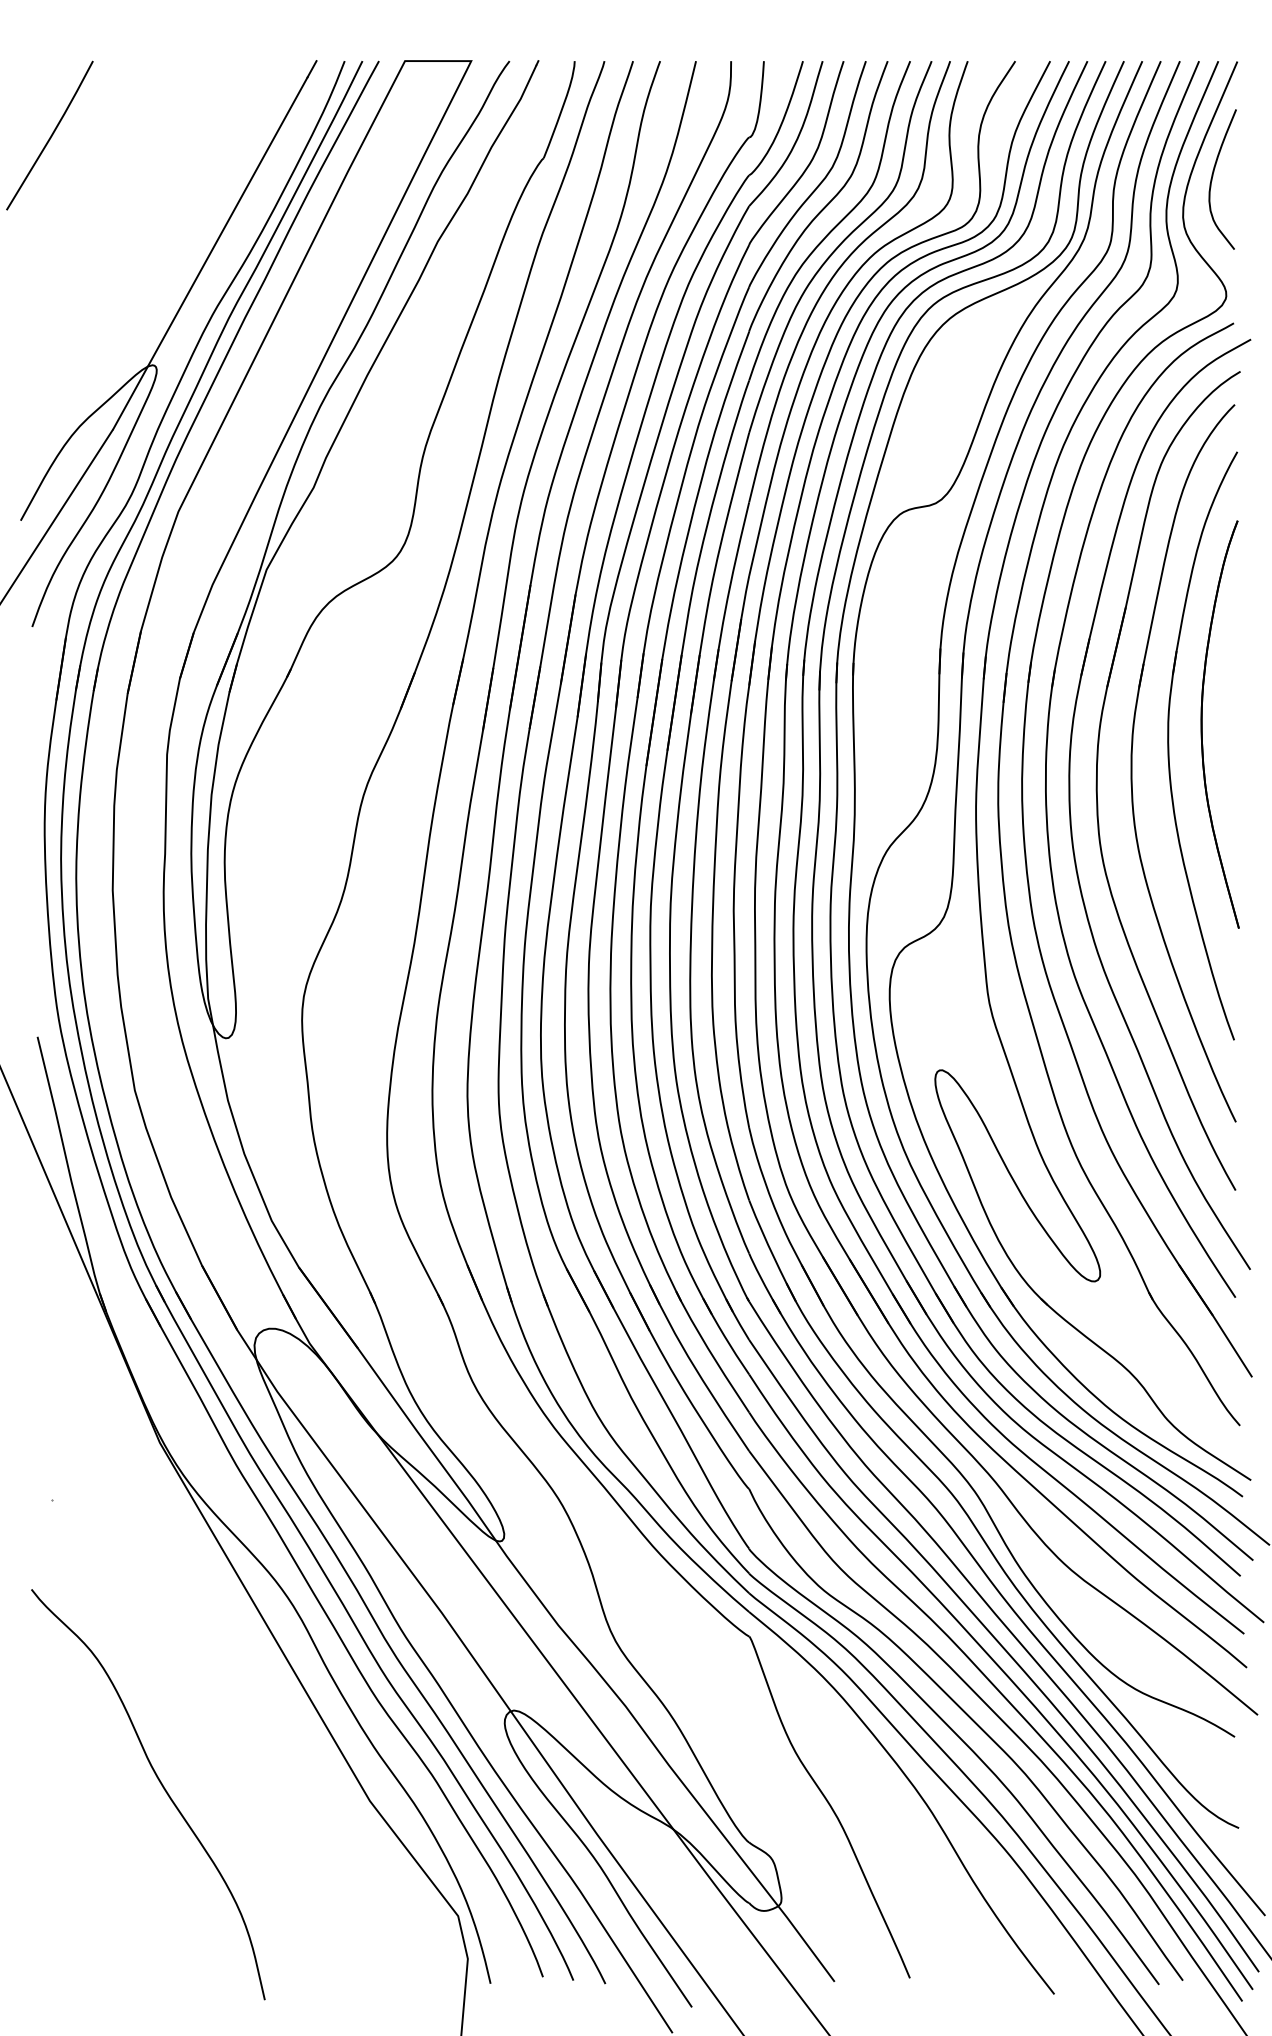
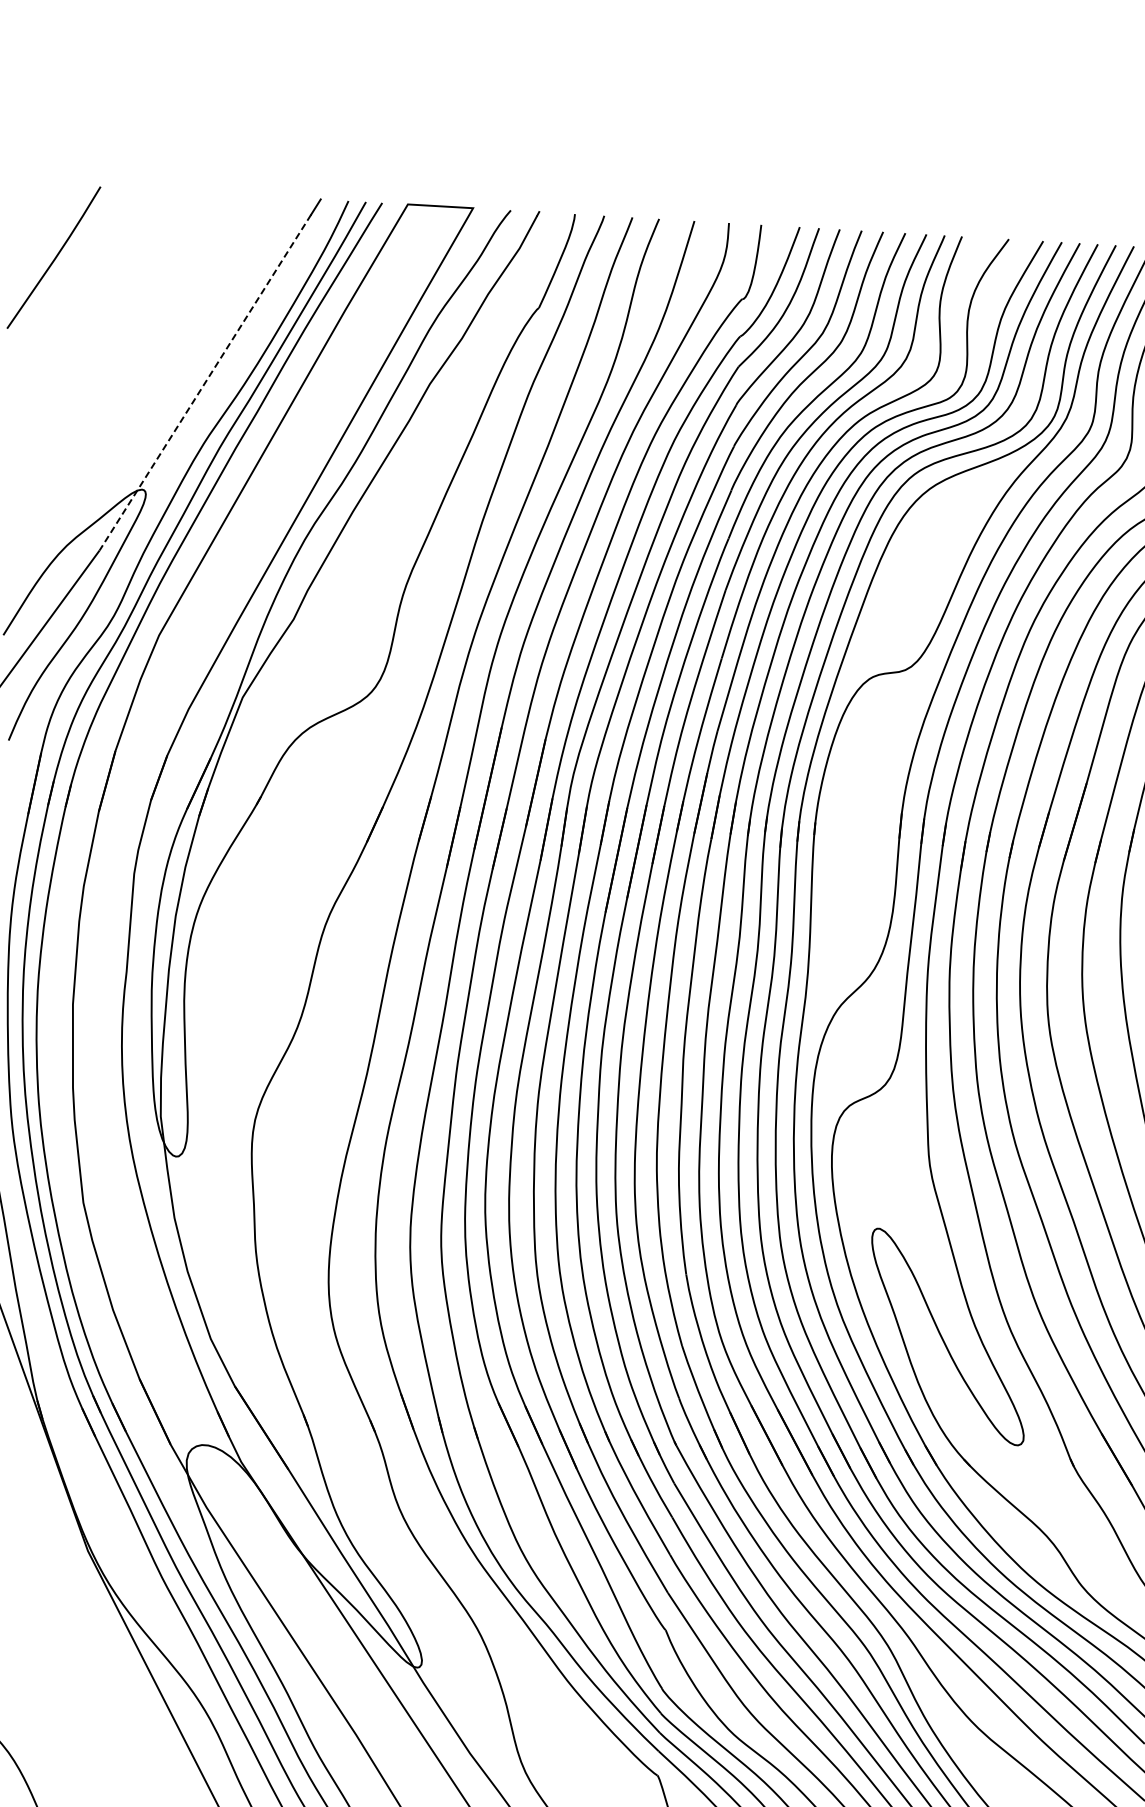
line: (210, 253) -> (205, 382), solid -> dashed

